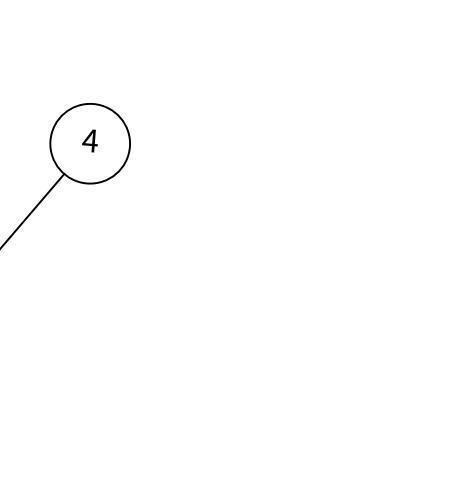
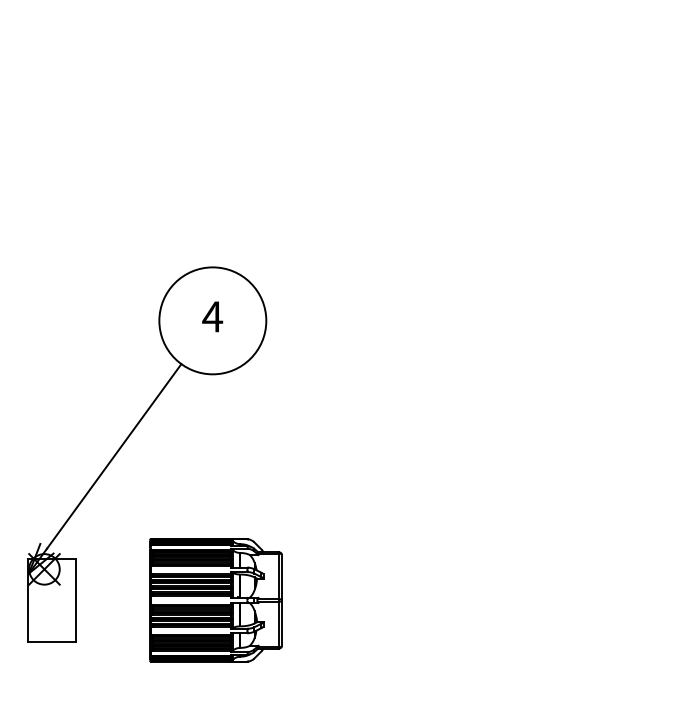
part: (75, 351) -> (215, 600), added

